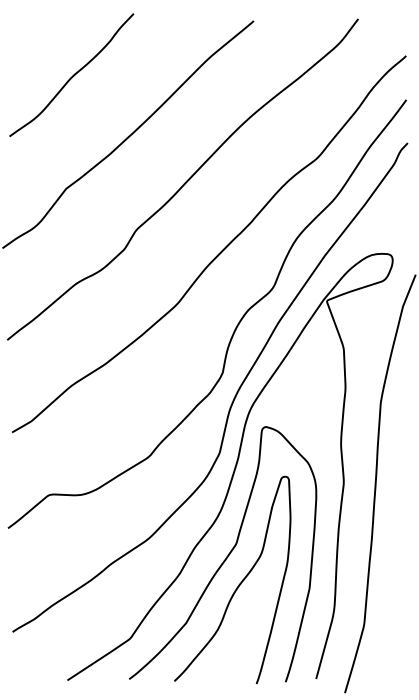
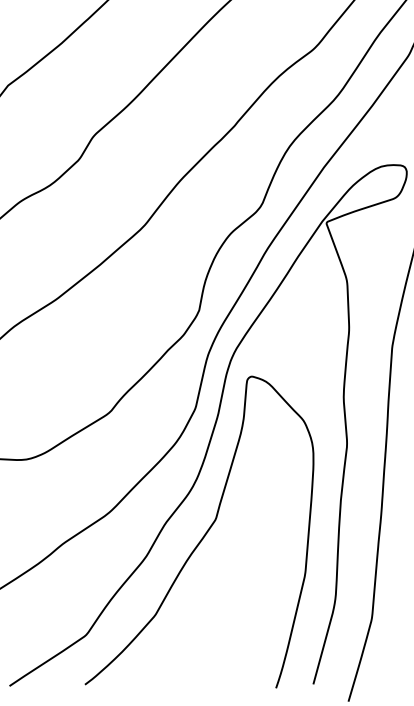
curve: (238, 584) -> (218, 568), removed

